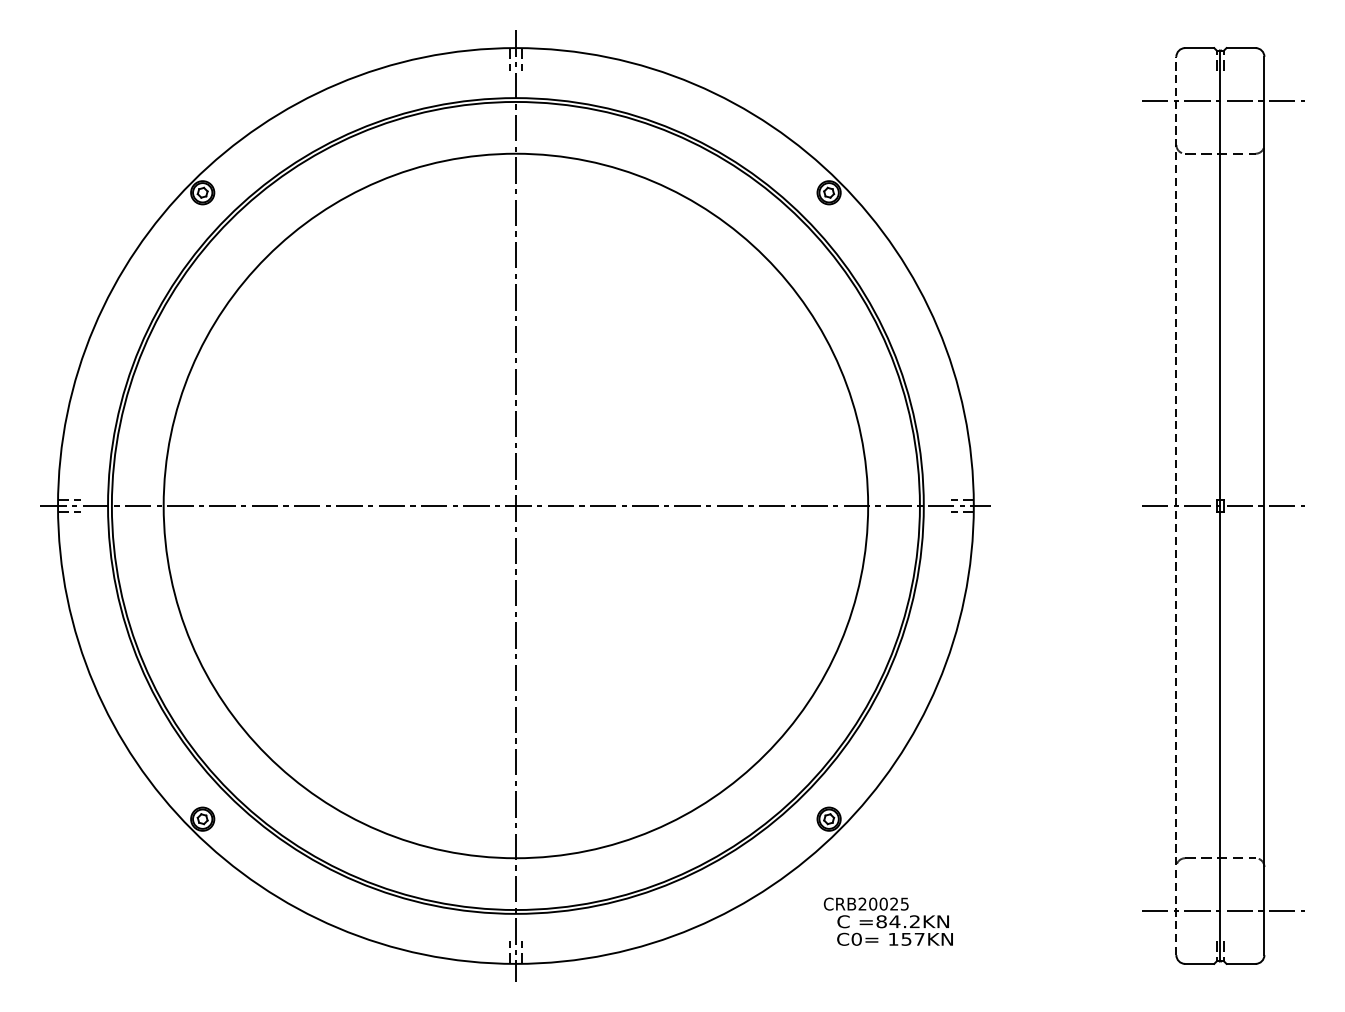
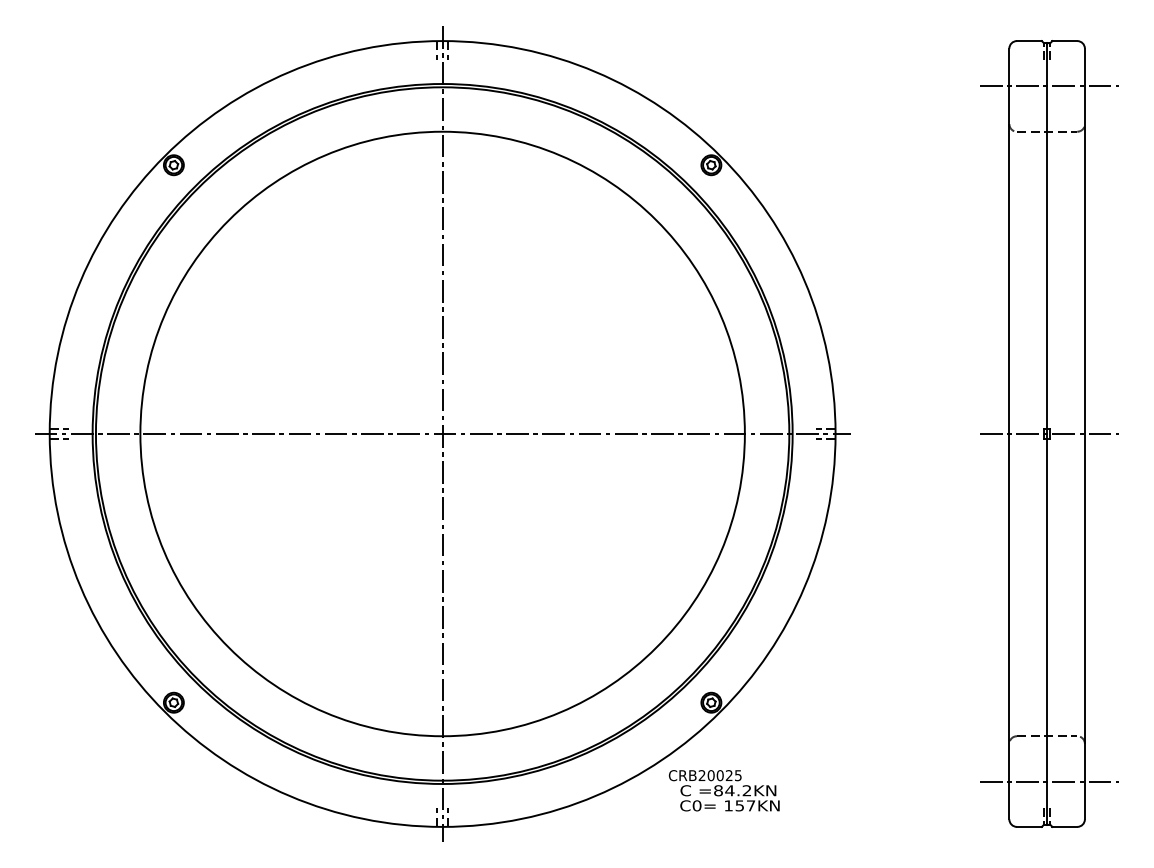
line: (1176, 505) -> (1009, 433), dashed -> solid
text: (887, 921) -> (723, 790), moved

